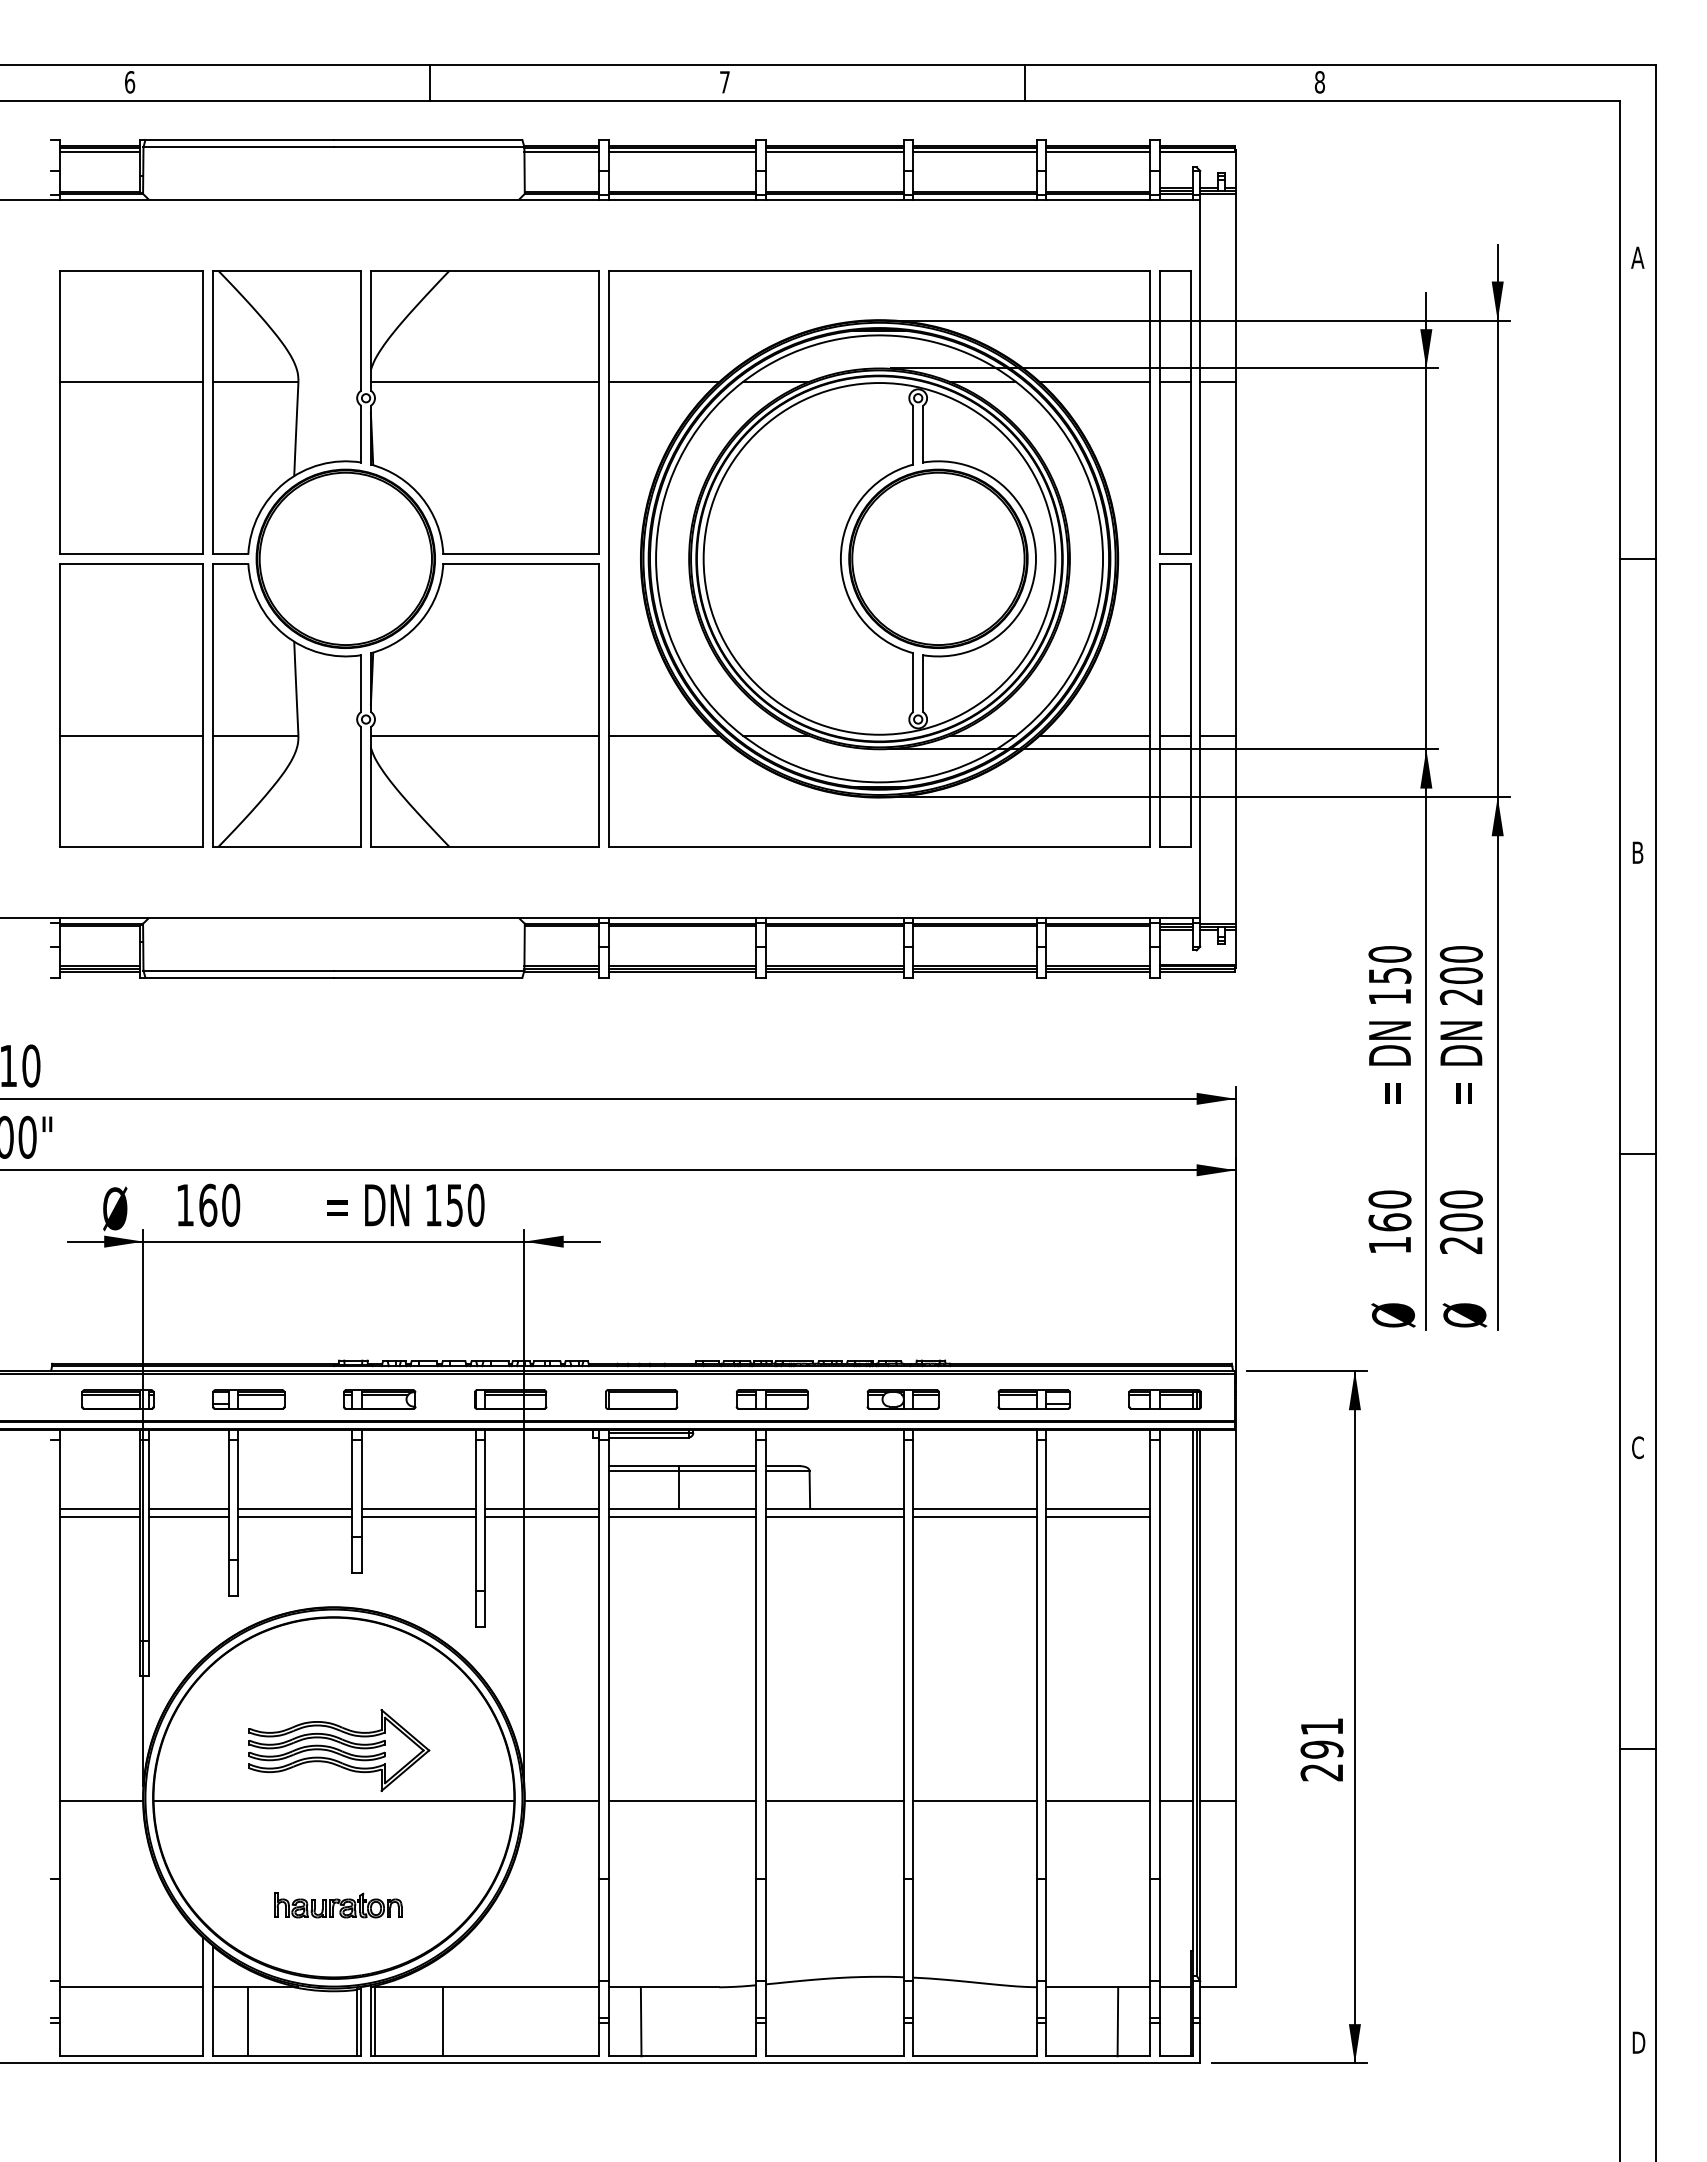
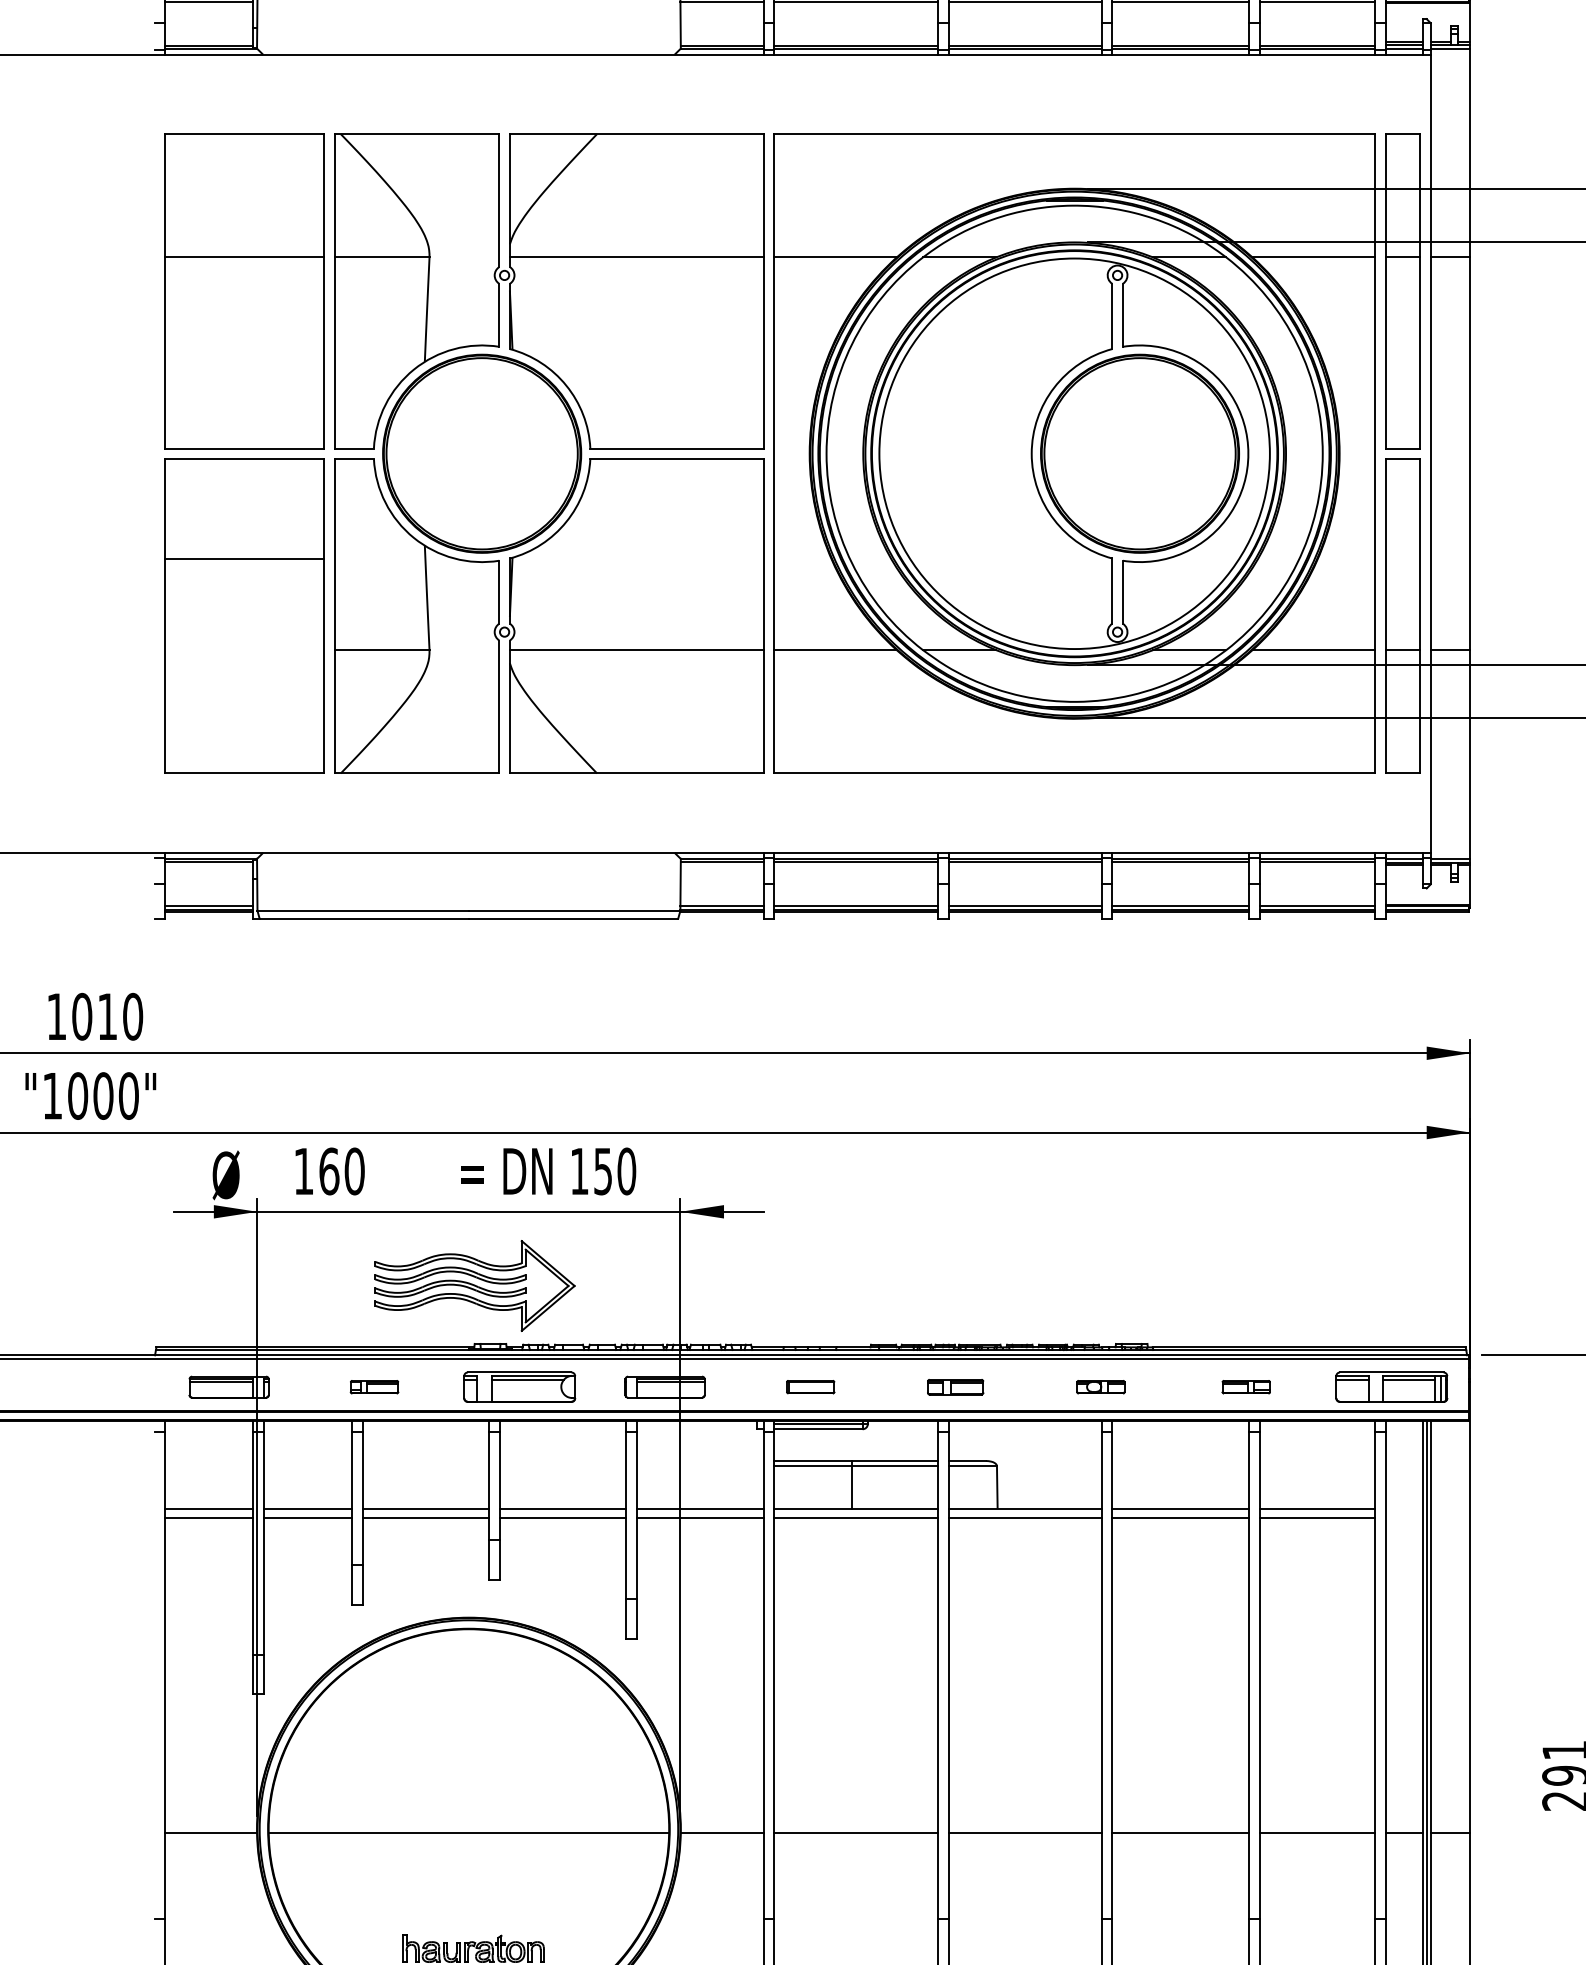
line: (131, 735) -> (244, 558), moved
part: (248, 1399) -> (374, 1387), size x0.6
part: (379, 1399) -> (519, 1387), size x1.4
part: (641, 1399) -> (810, 1387), size x0.6
part: (771, 1399) -> (954, 1387), size x0.7
part: (902, 1399) -> (1100, 1387), size x0.6
part: (1033, 1399) -> (1245, 1387), size x0.6
part: (1164, 1399) -> (1391, 1387), size x1.4
part: (339, 1750) -> (475, 1286), moved

